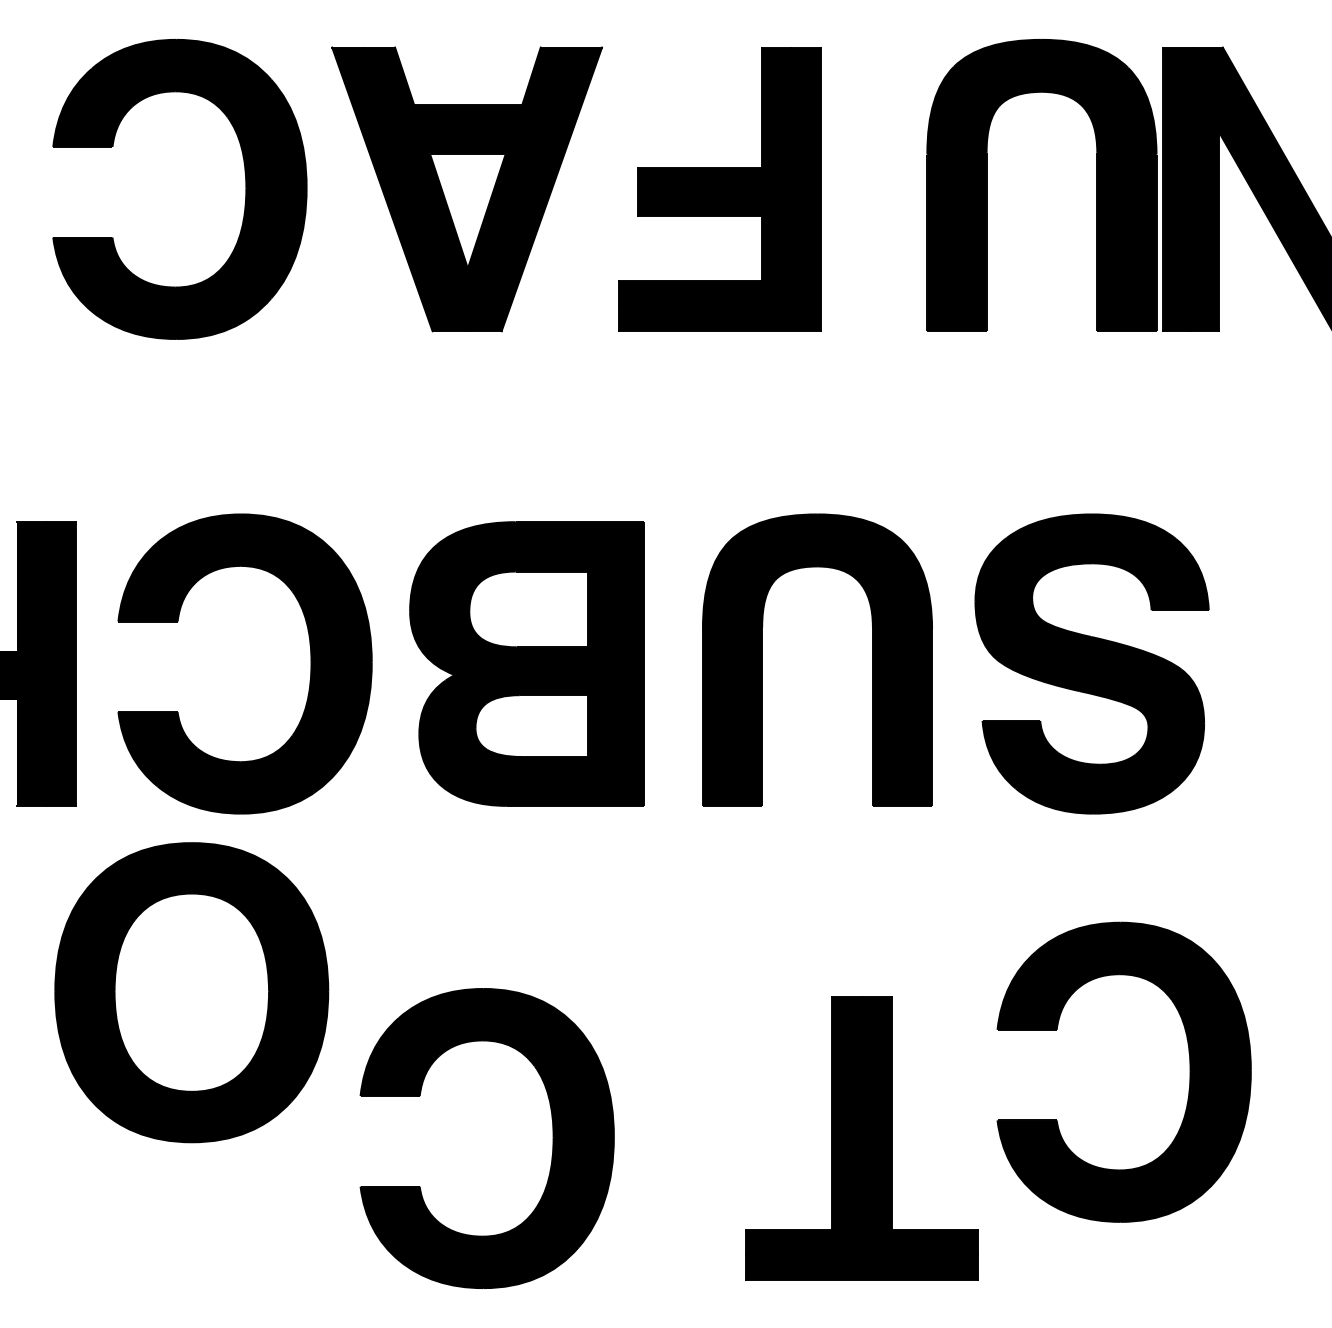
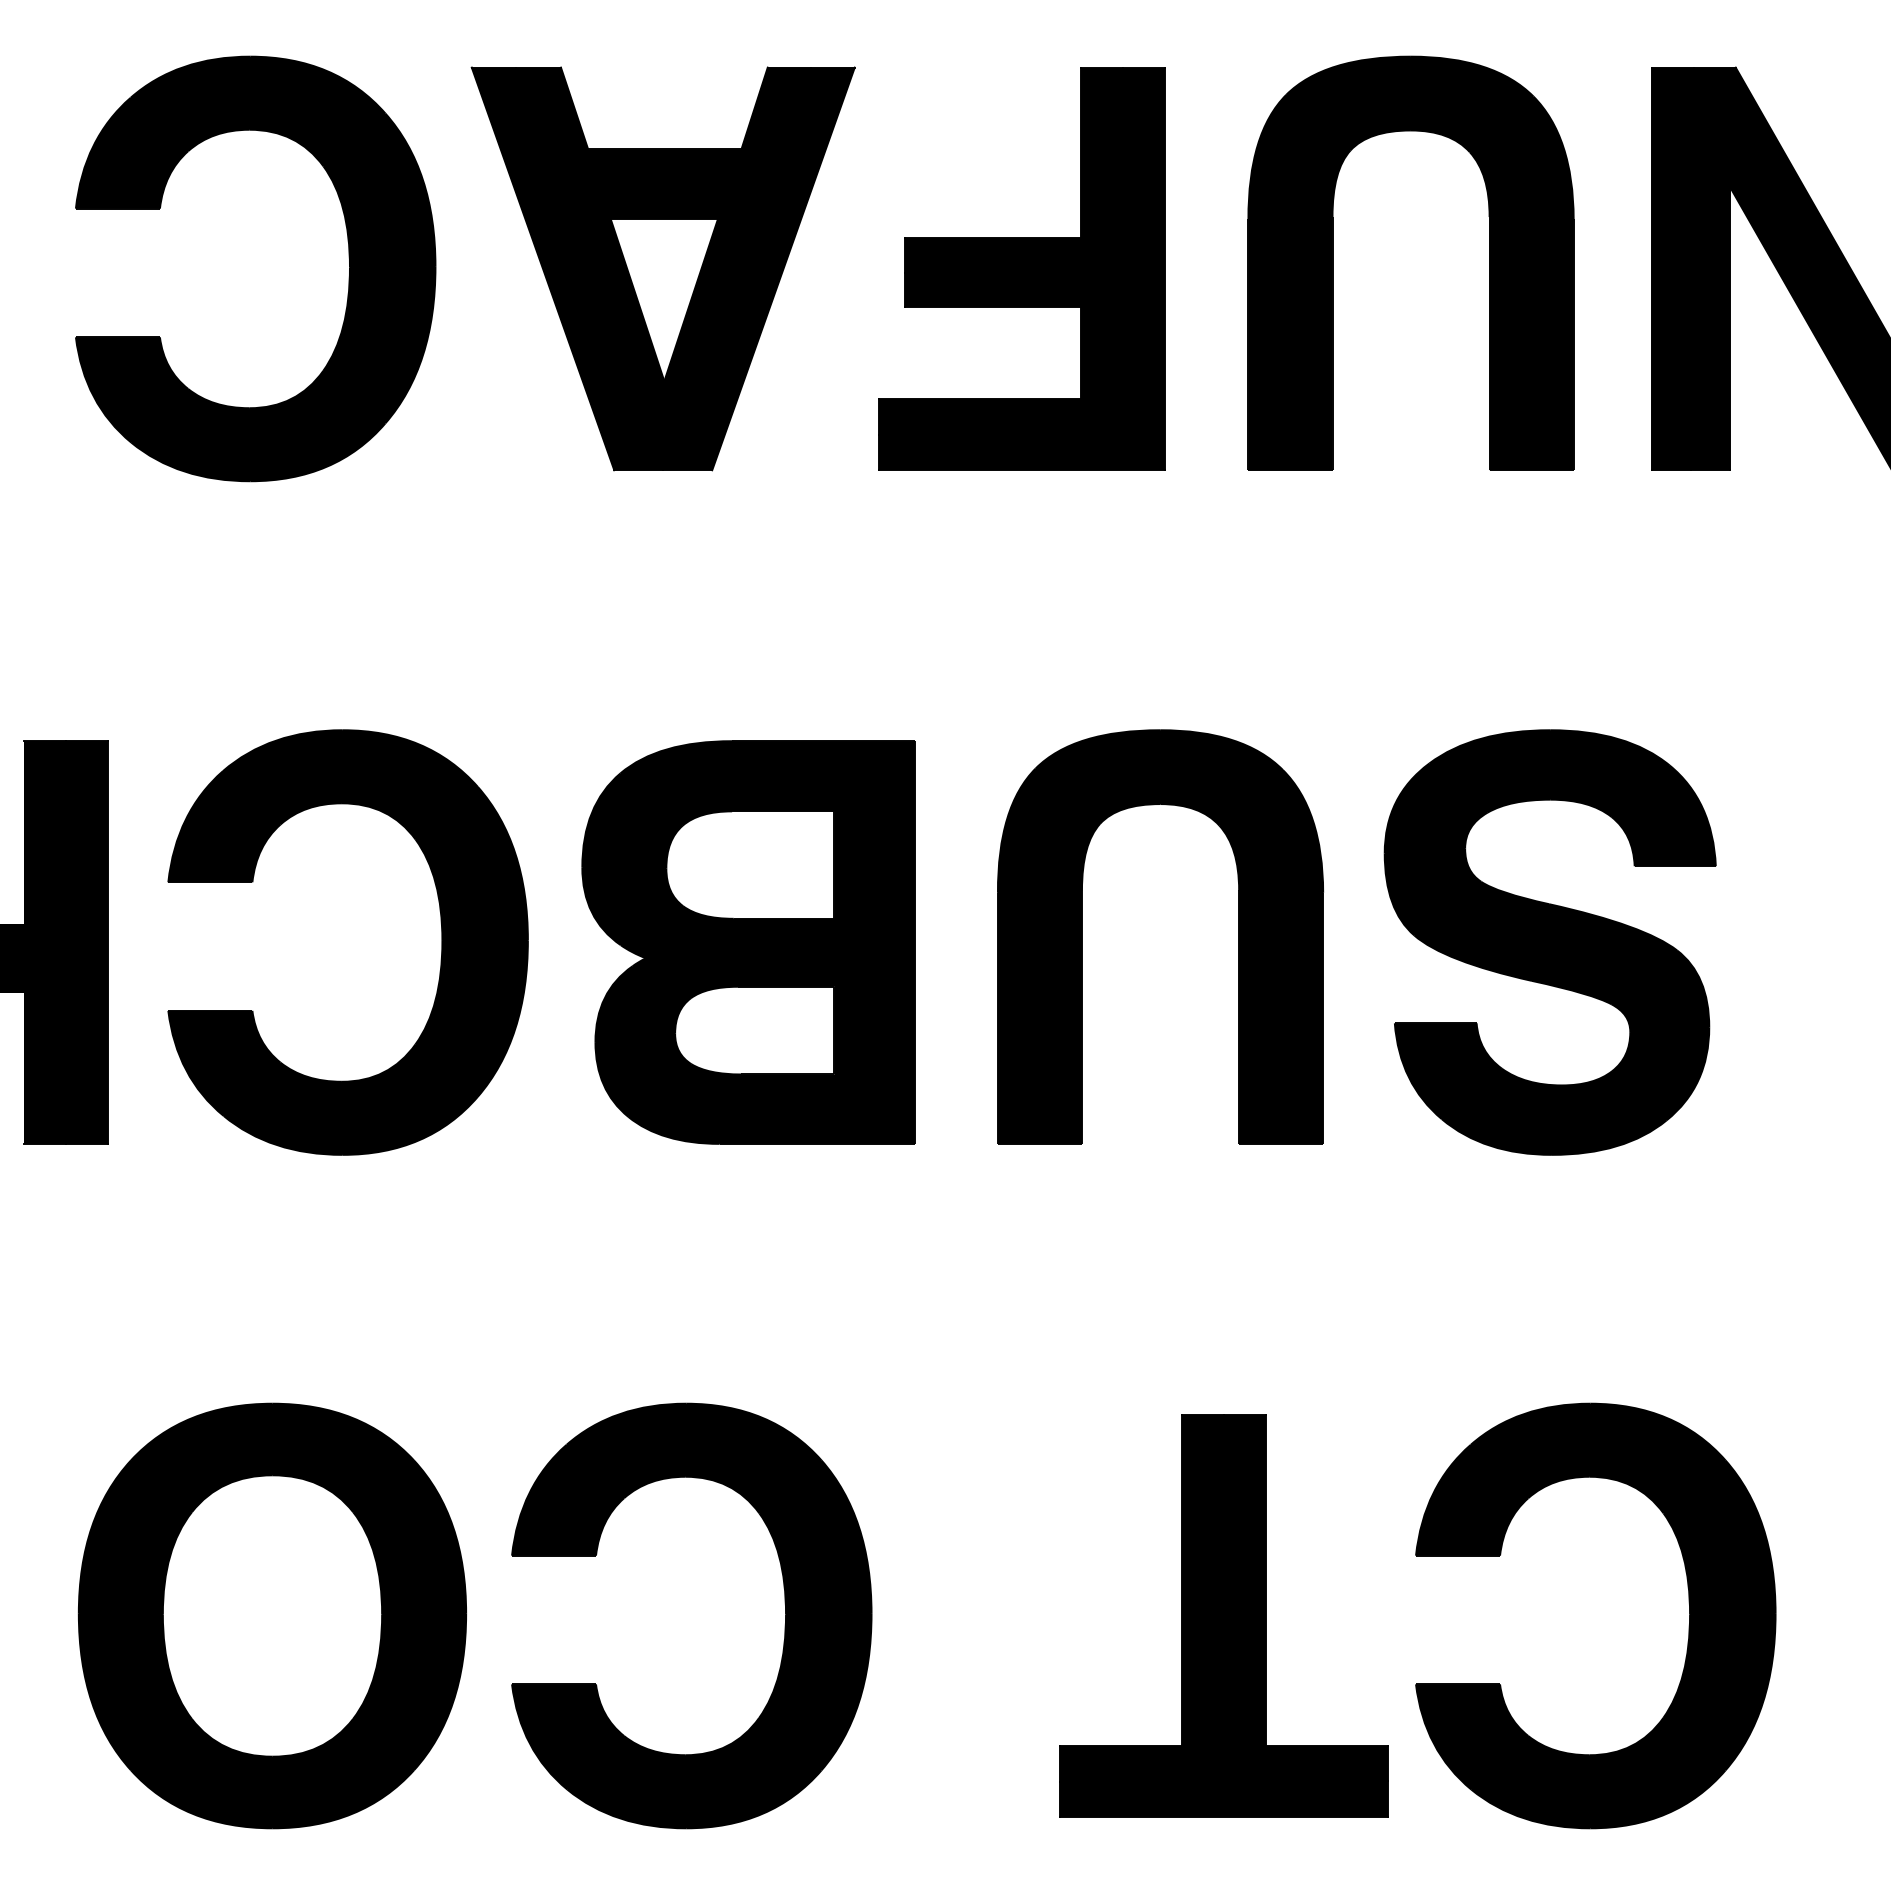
part: (987, 184) -> (1333, 262), moved
part: (191, 992) -> (271, 1615), moved
part: (1189, 1079) -> (1688, 1625), moved

